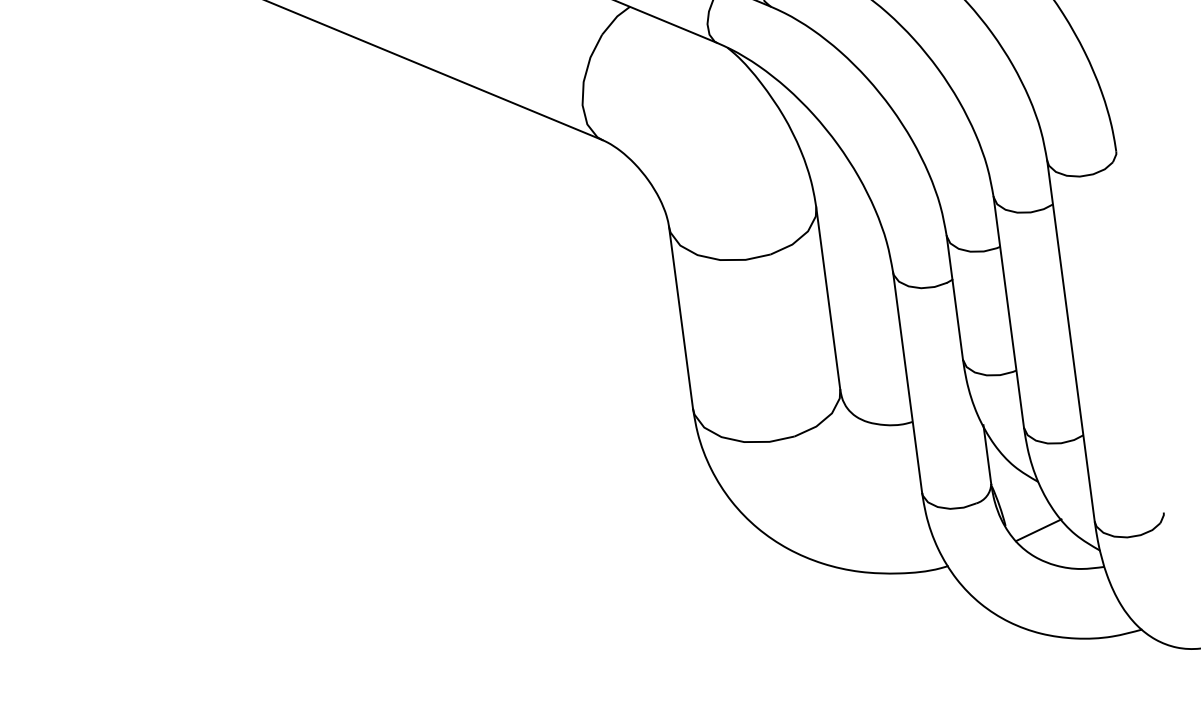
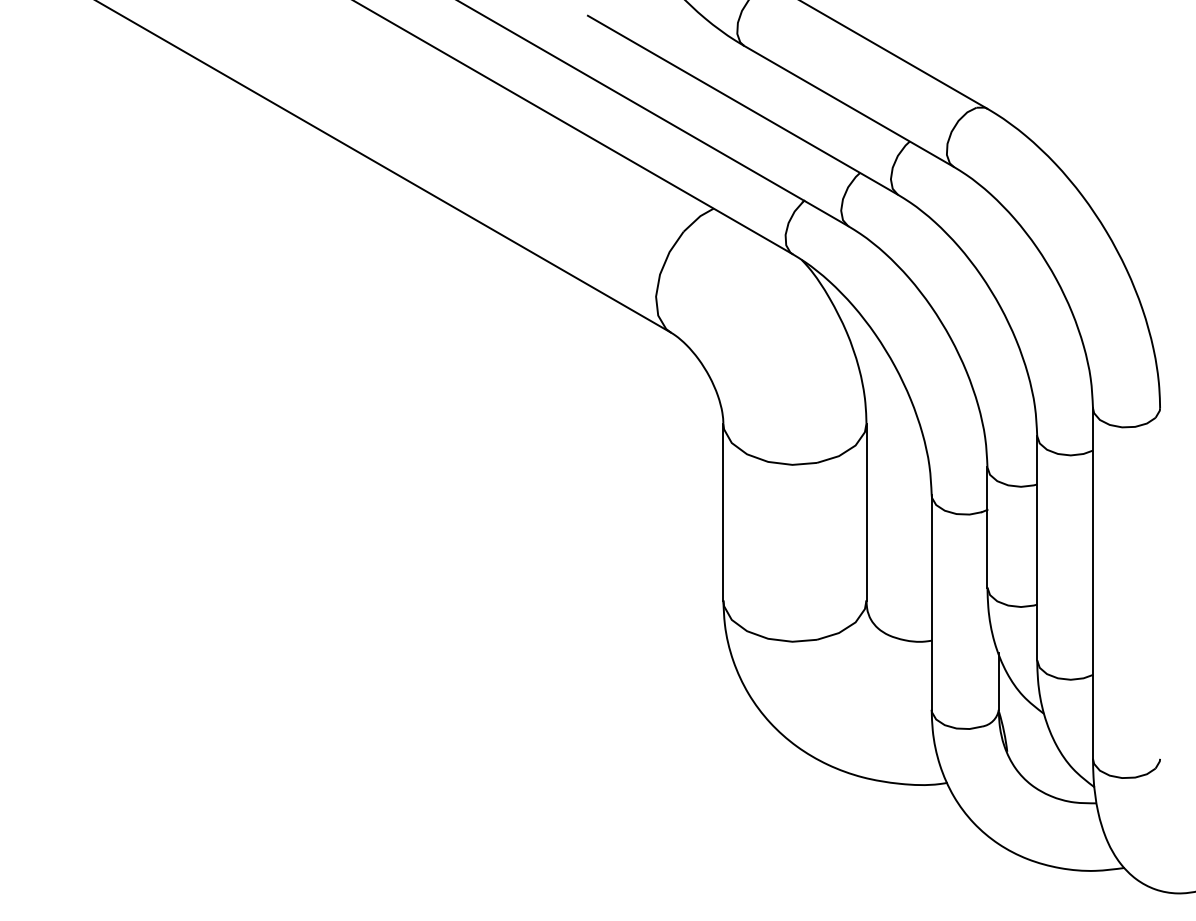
line: (1038, 529) -> (1038, 759), removed

